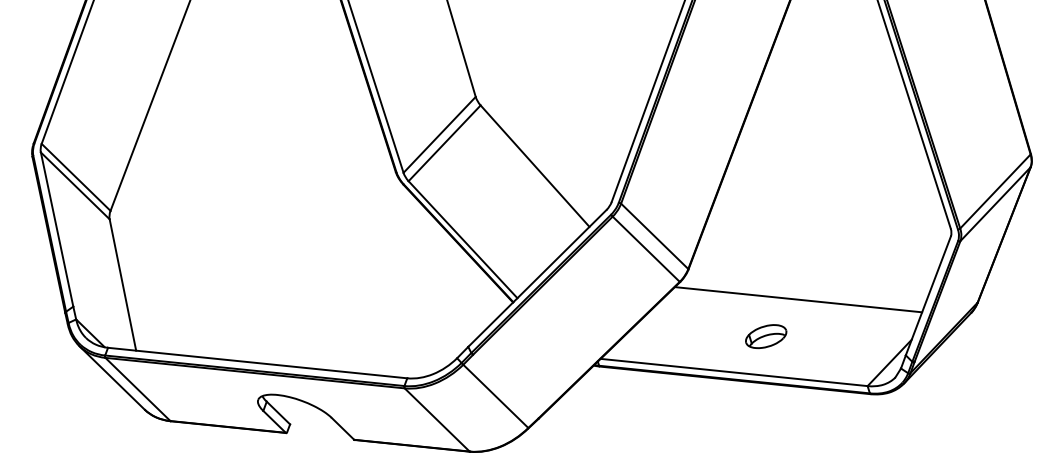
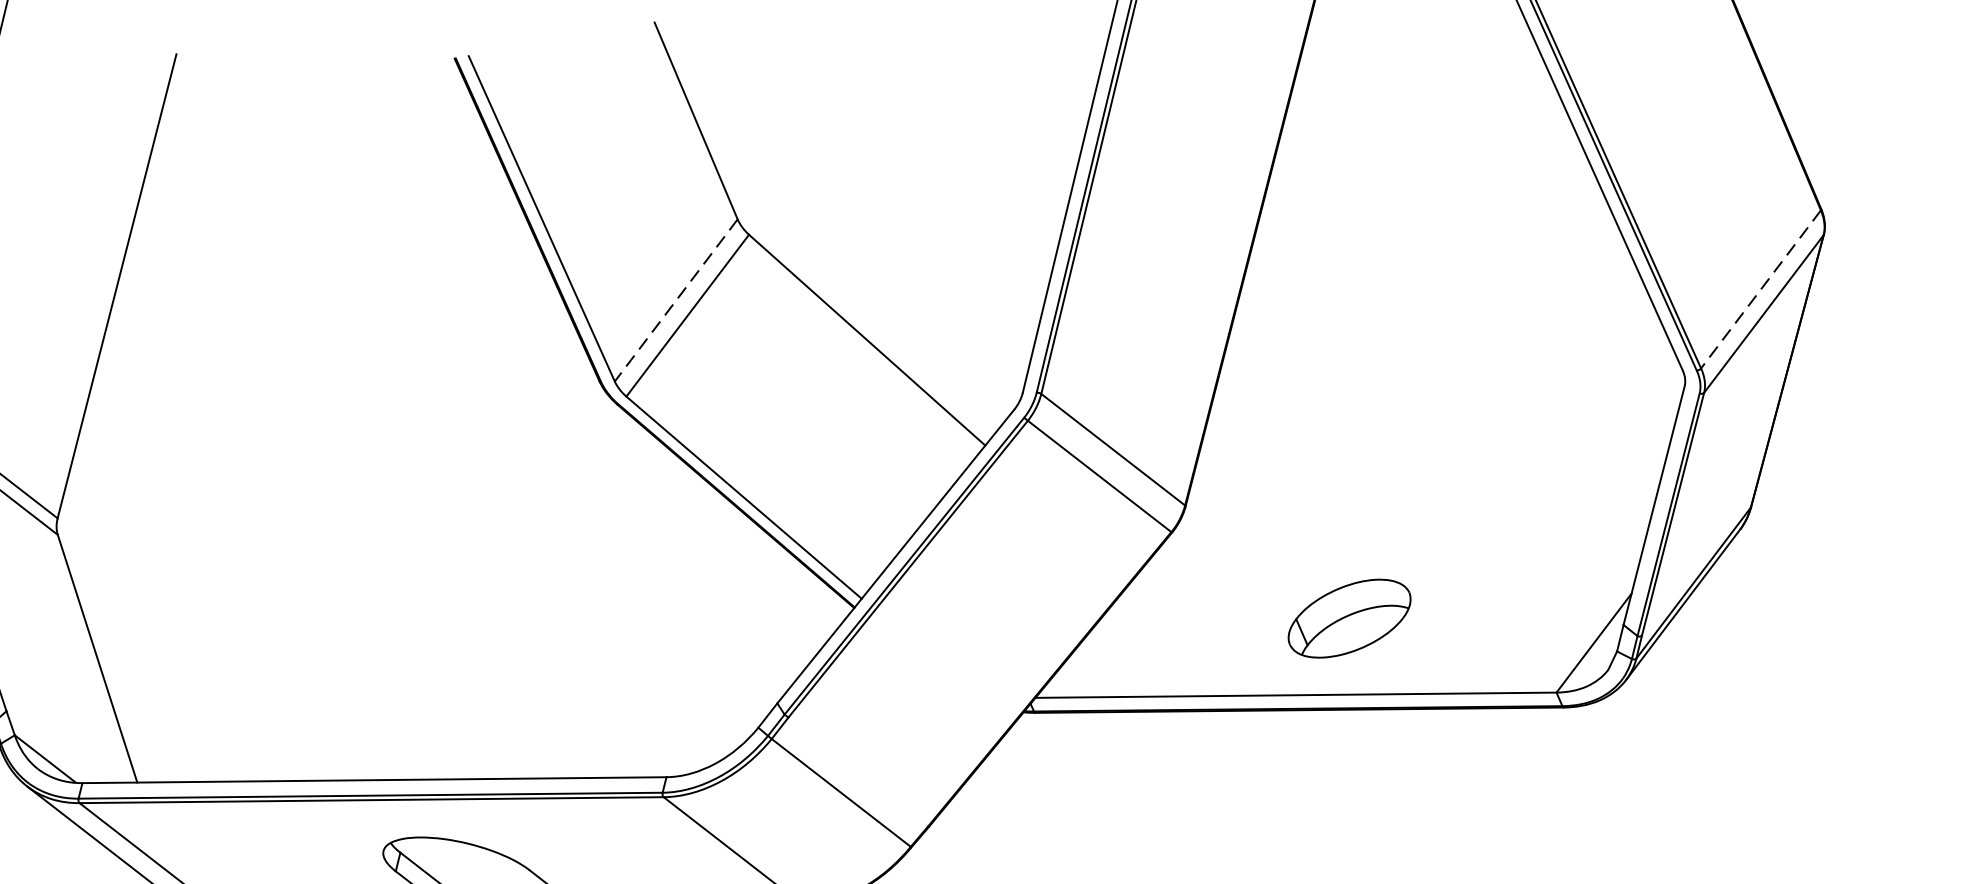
line: (439, 135) -> (676, 301), solid -> dashed
line: (995, 191) -> (1761, 289), solid -> dashed
line: (798, 299) -> (1404, 540), removed
part: (766, 336) -> (1350, 618), size x1.6

